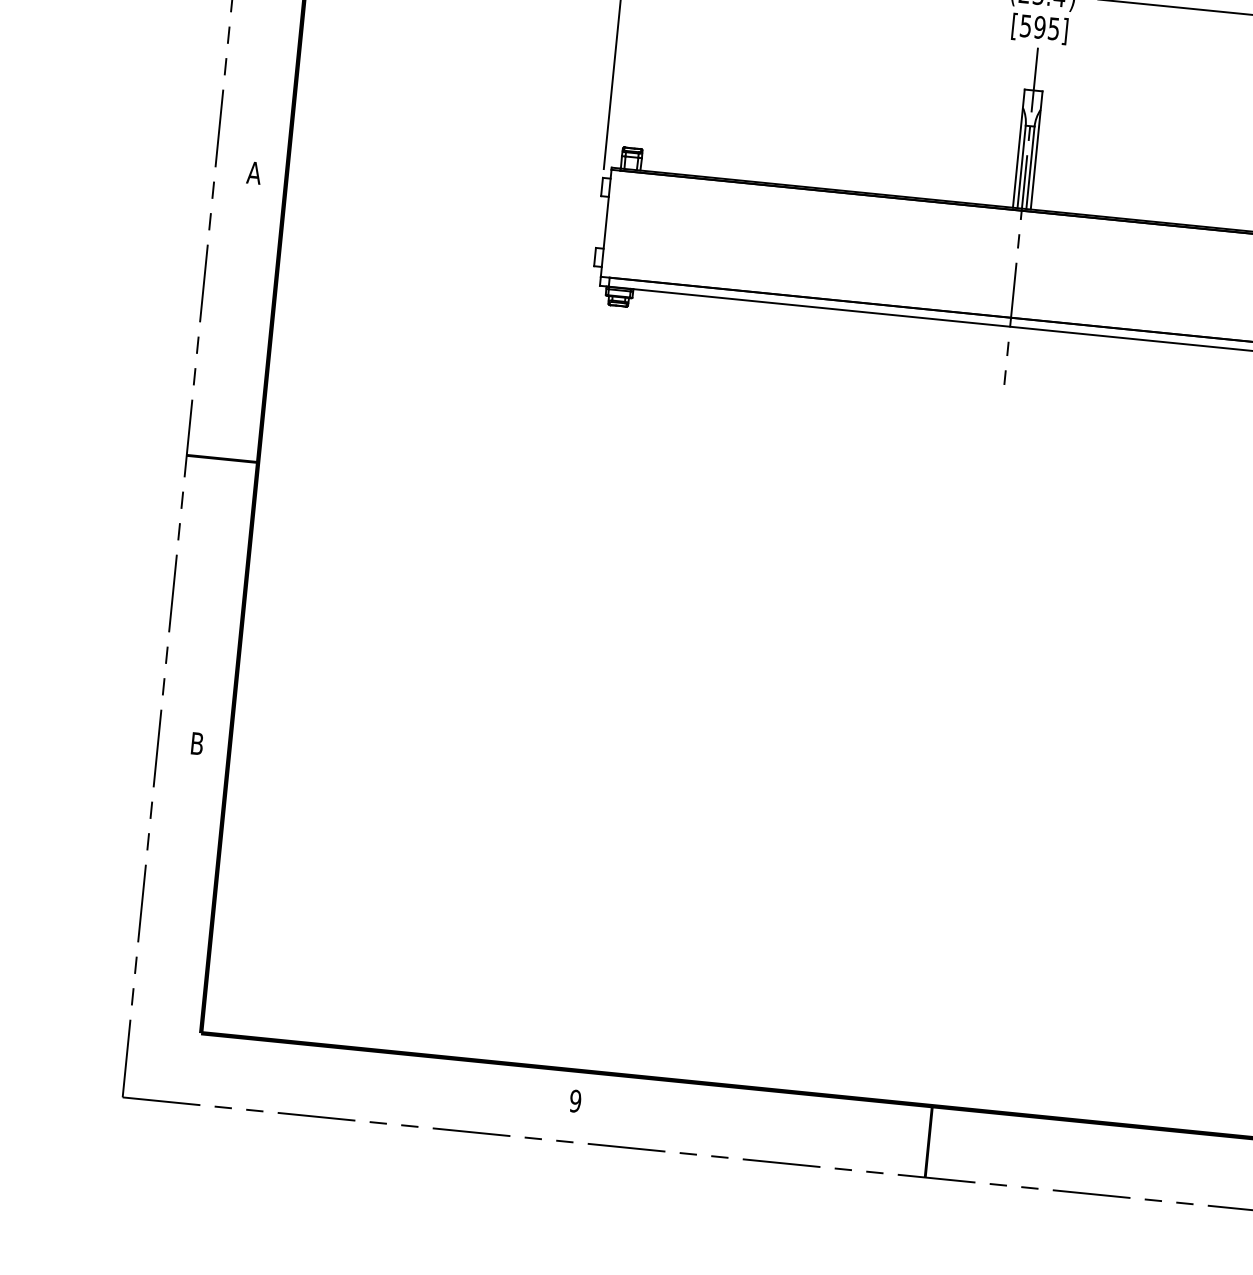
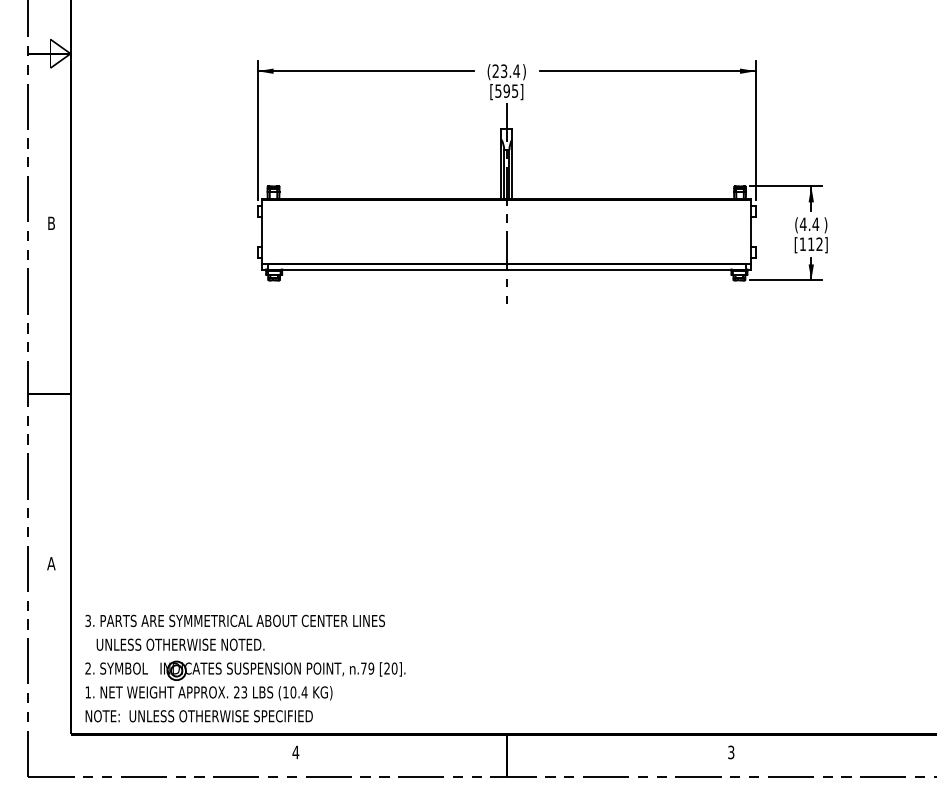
text: (254, 171) -> (51, 222), A -> B
text: (197, 743) -> (51, 563), B -> A
part: (505, 951) -> (245, 668), added
text: (574, 1101) -> (295, 752), 9 -> 4

